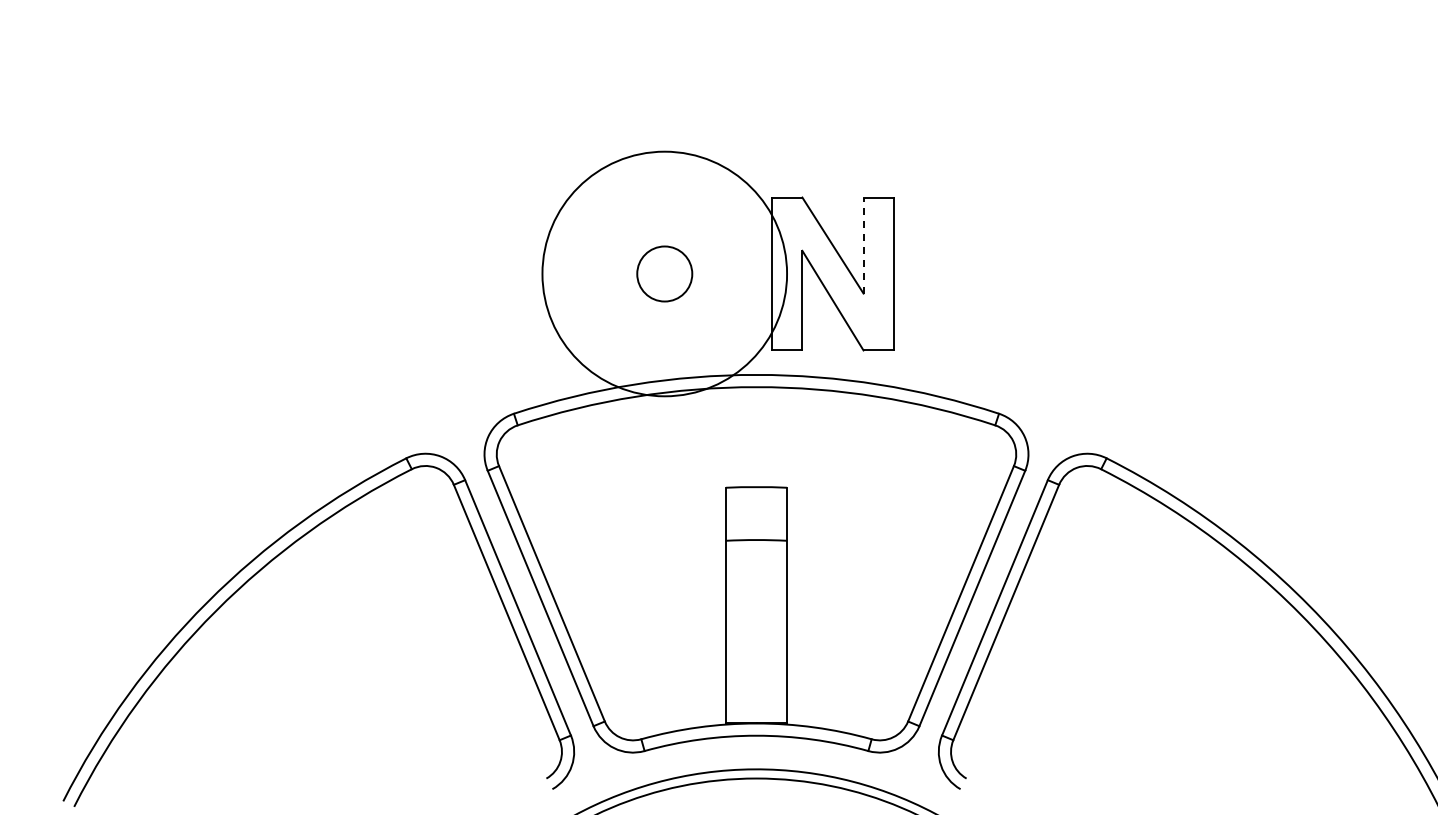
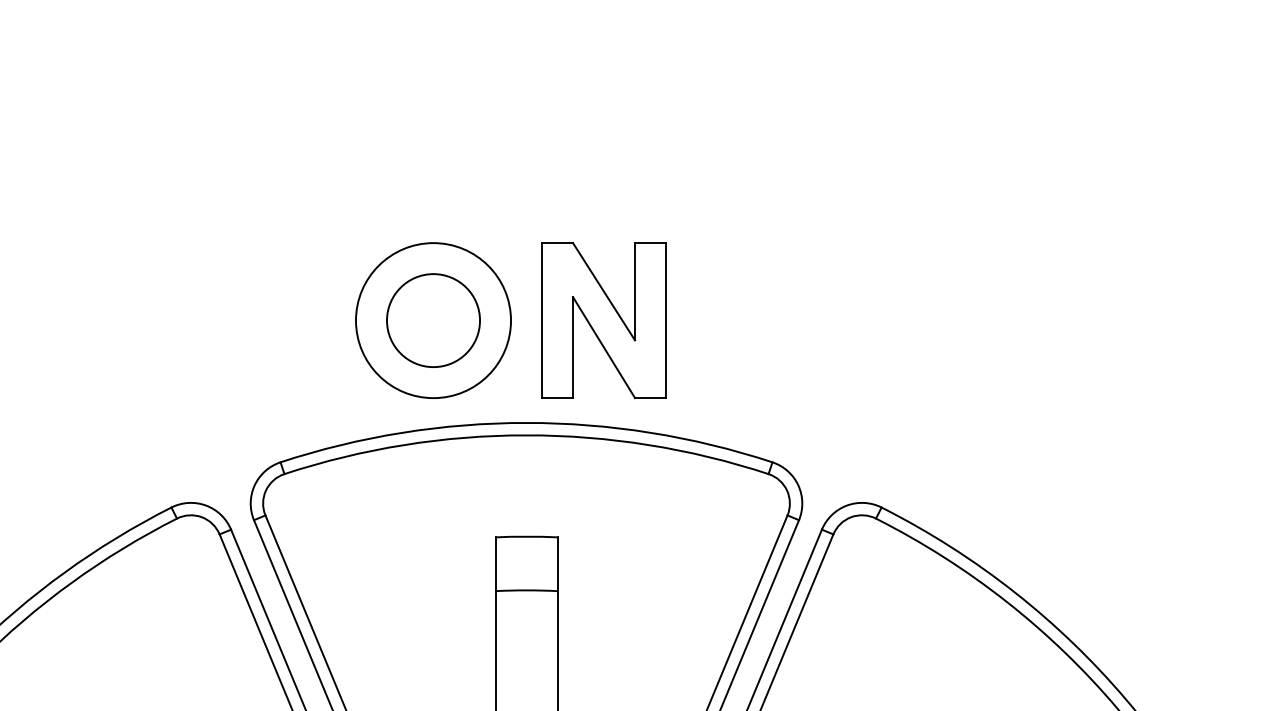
line: (863, 245) -> (635, 291), dashed -> solid
circle: (664, 273) -> (433, 320), size x0.62
circle: (664, 273) -> (433, 320), size x1.67

